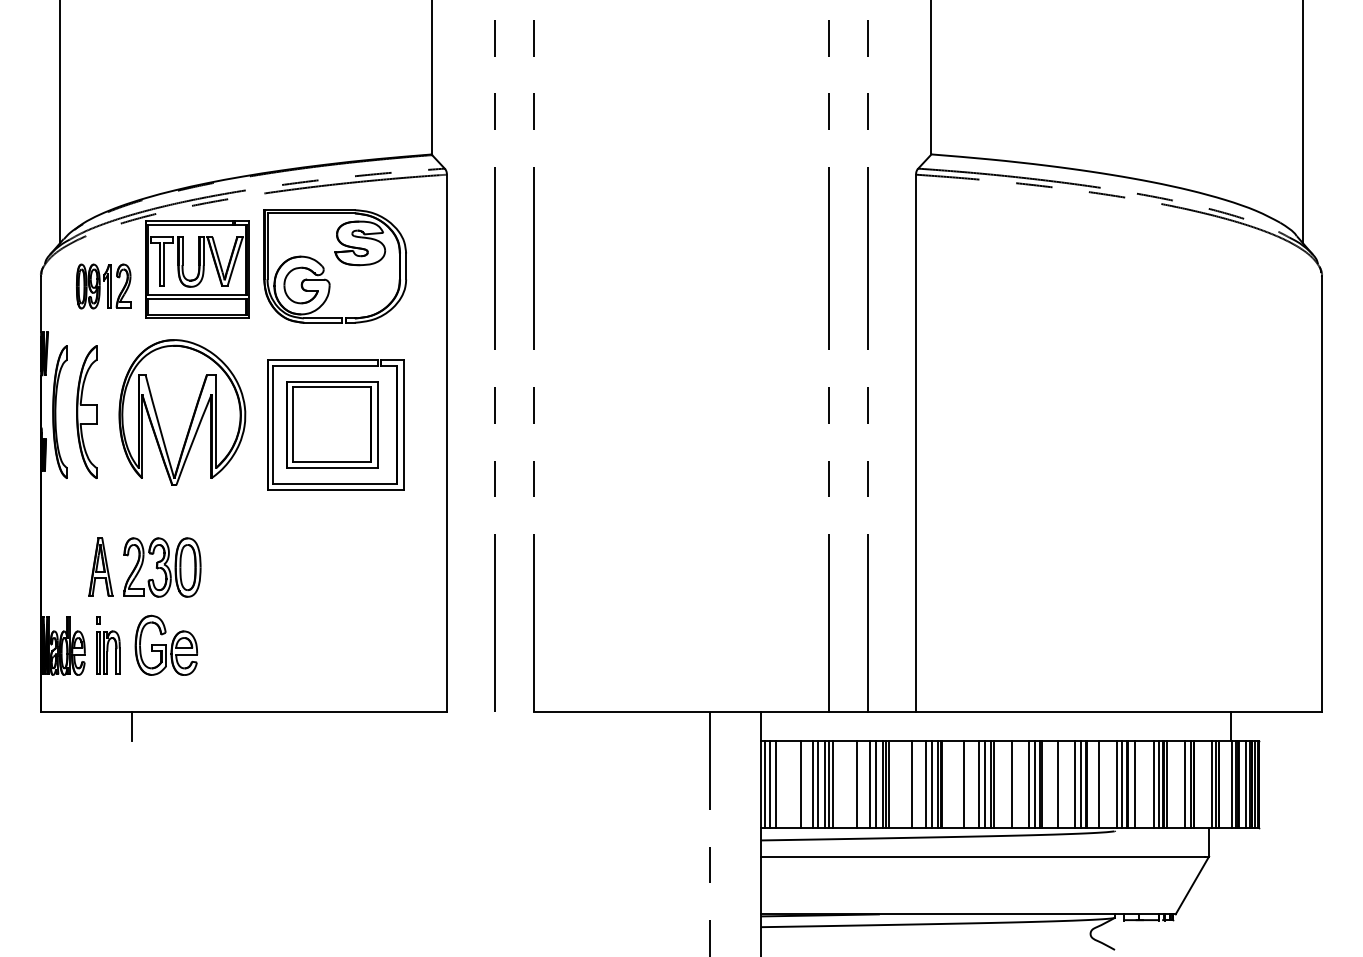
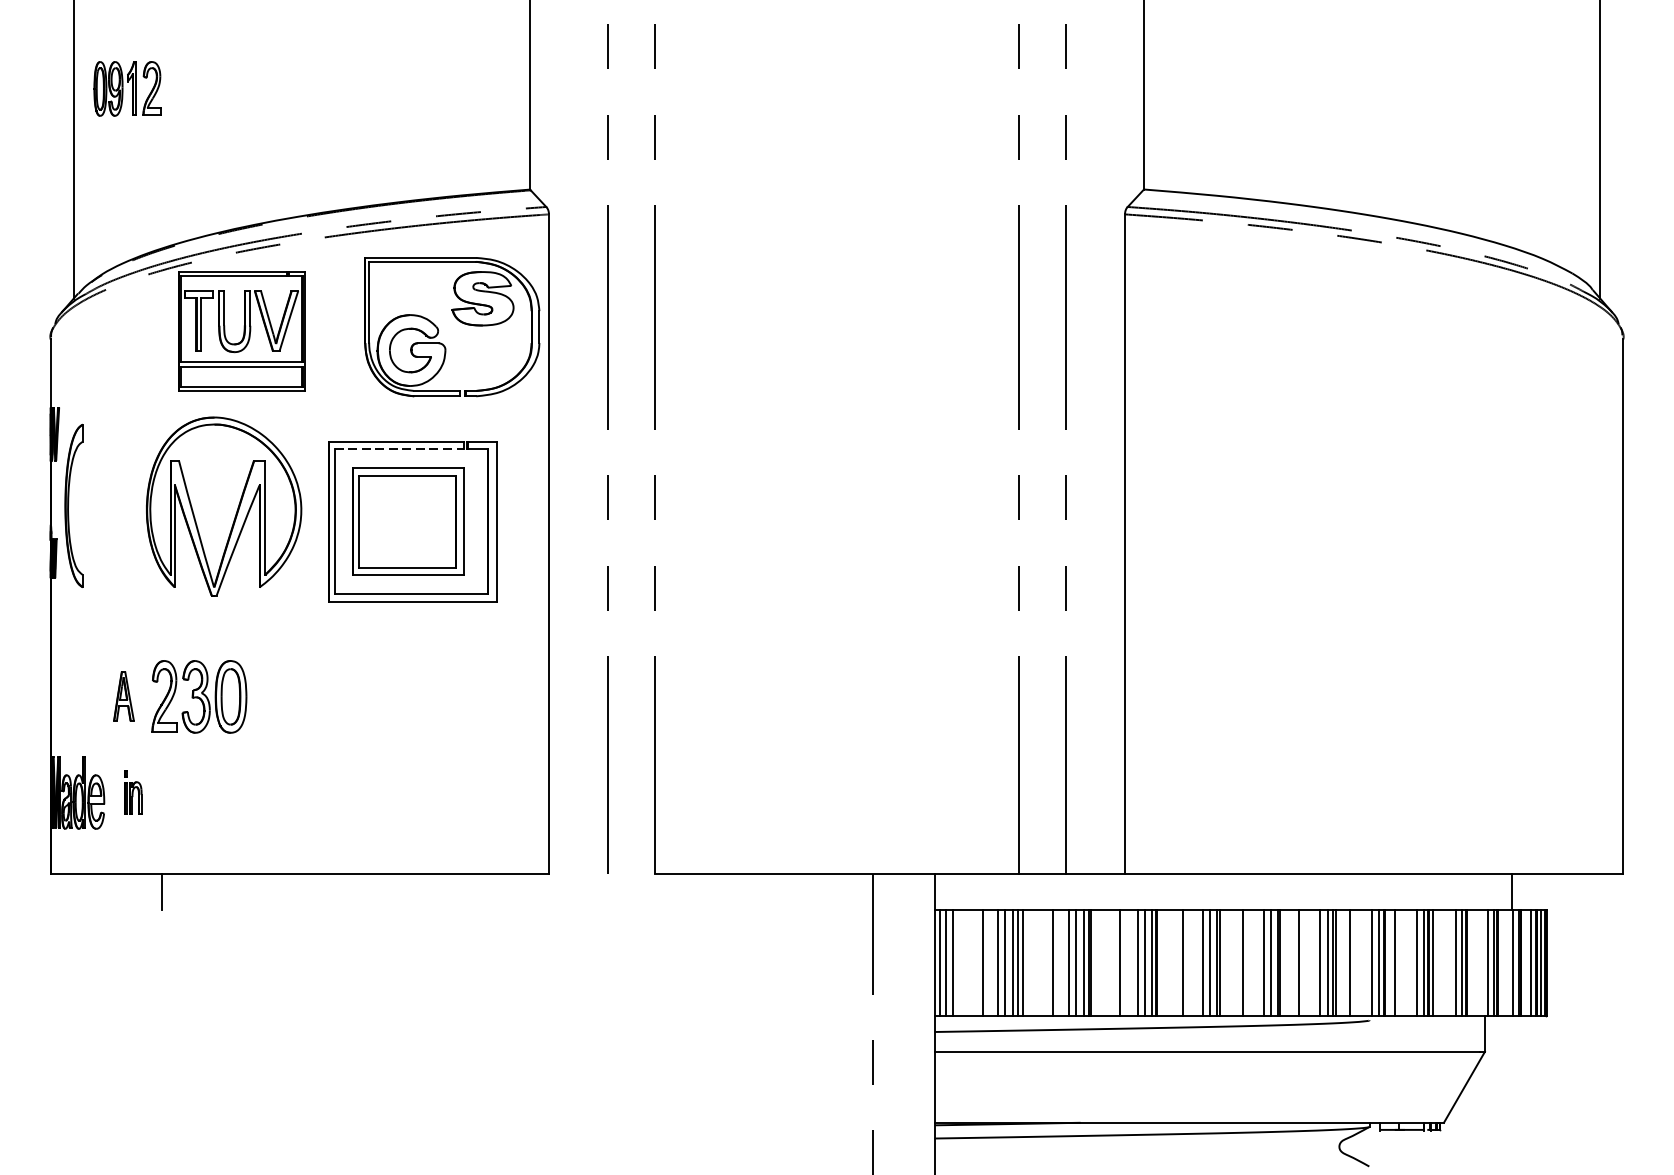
part: (339, 261) -> (457, 321), moved
part: (103, 286) -> (127, 88), moved
line: (325, 365) -> (399, 448), solid -> dashed
part: (86, 411) -> (106, 505), removed
part: (100, 566) -> (123, 695), size x0.7
part: (166, 644) -> (204, 791), removed
part: (108, 645) -> (133, 792), size x0.6

